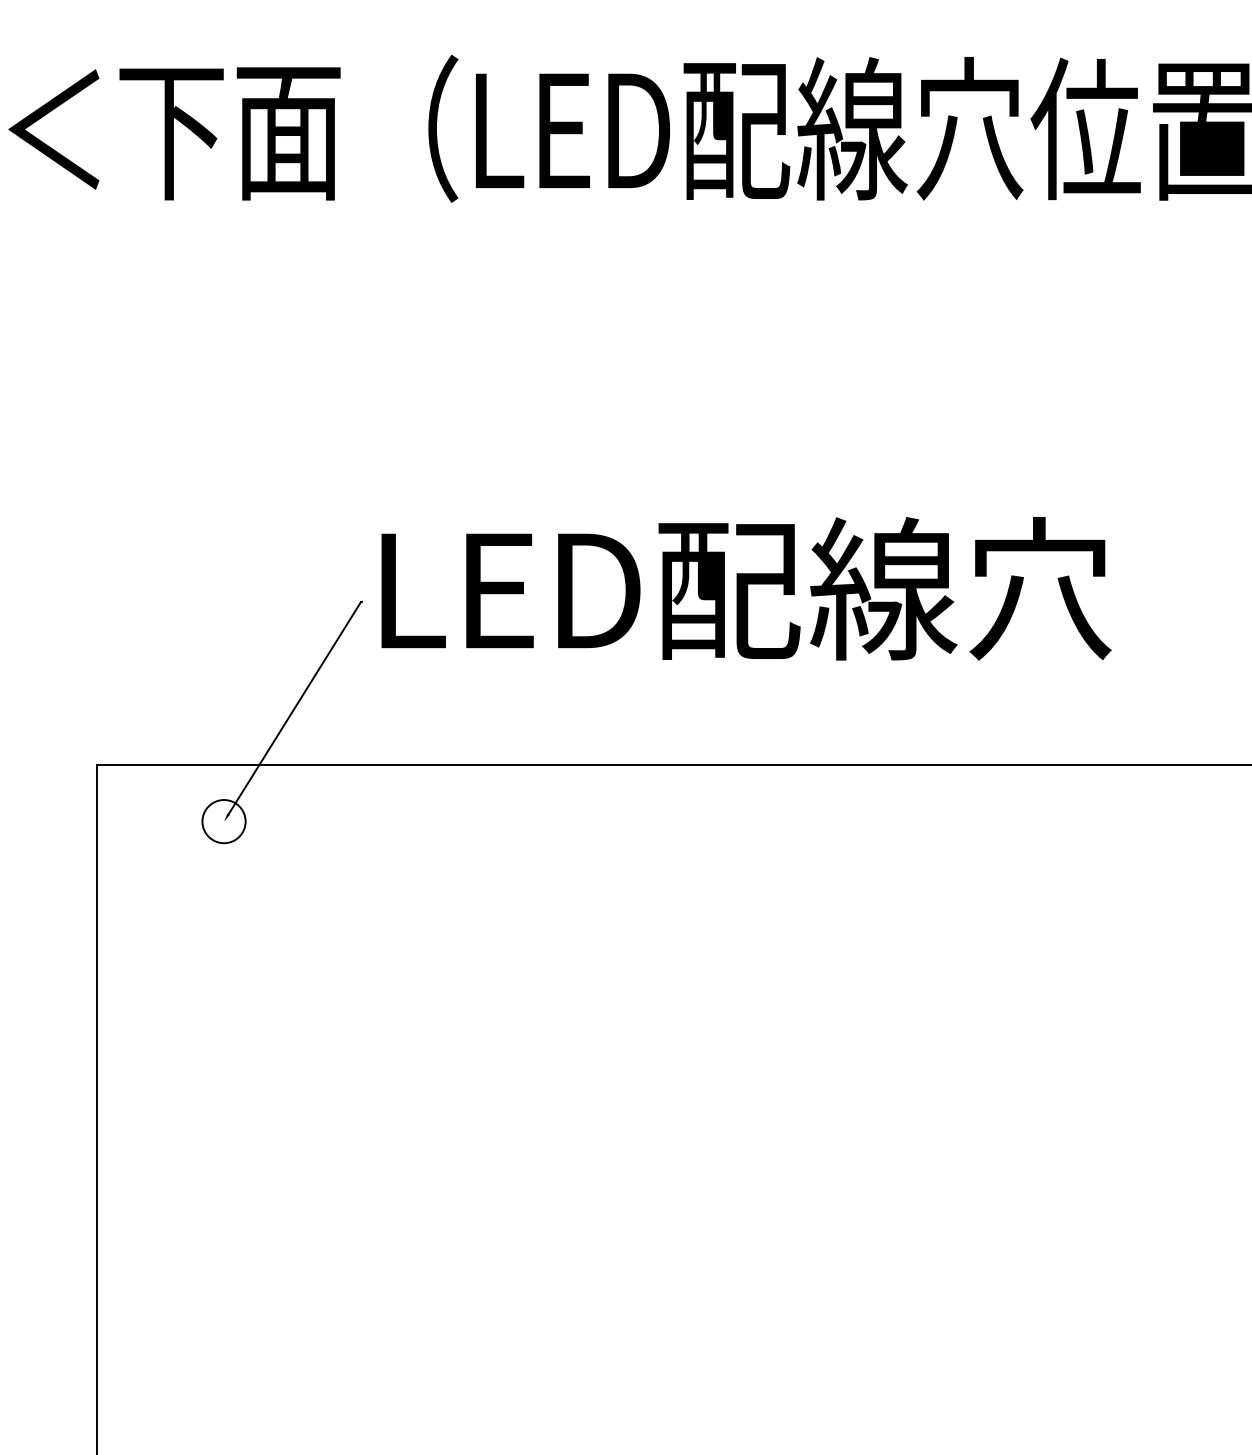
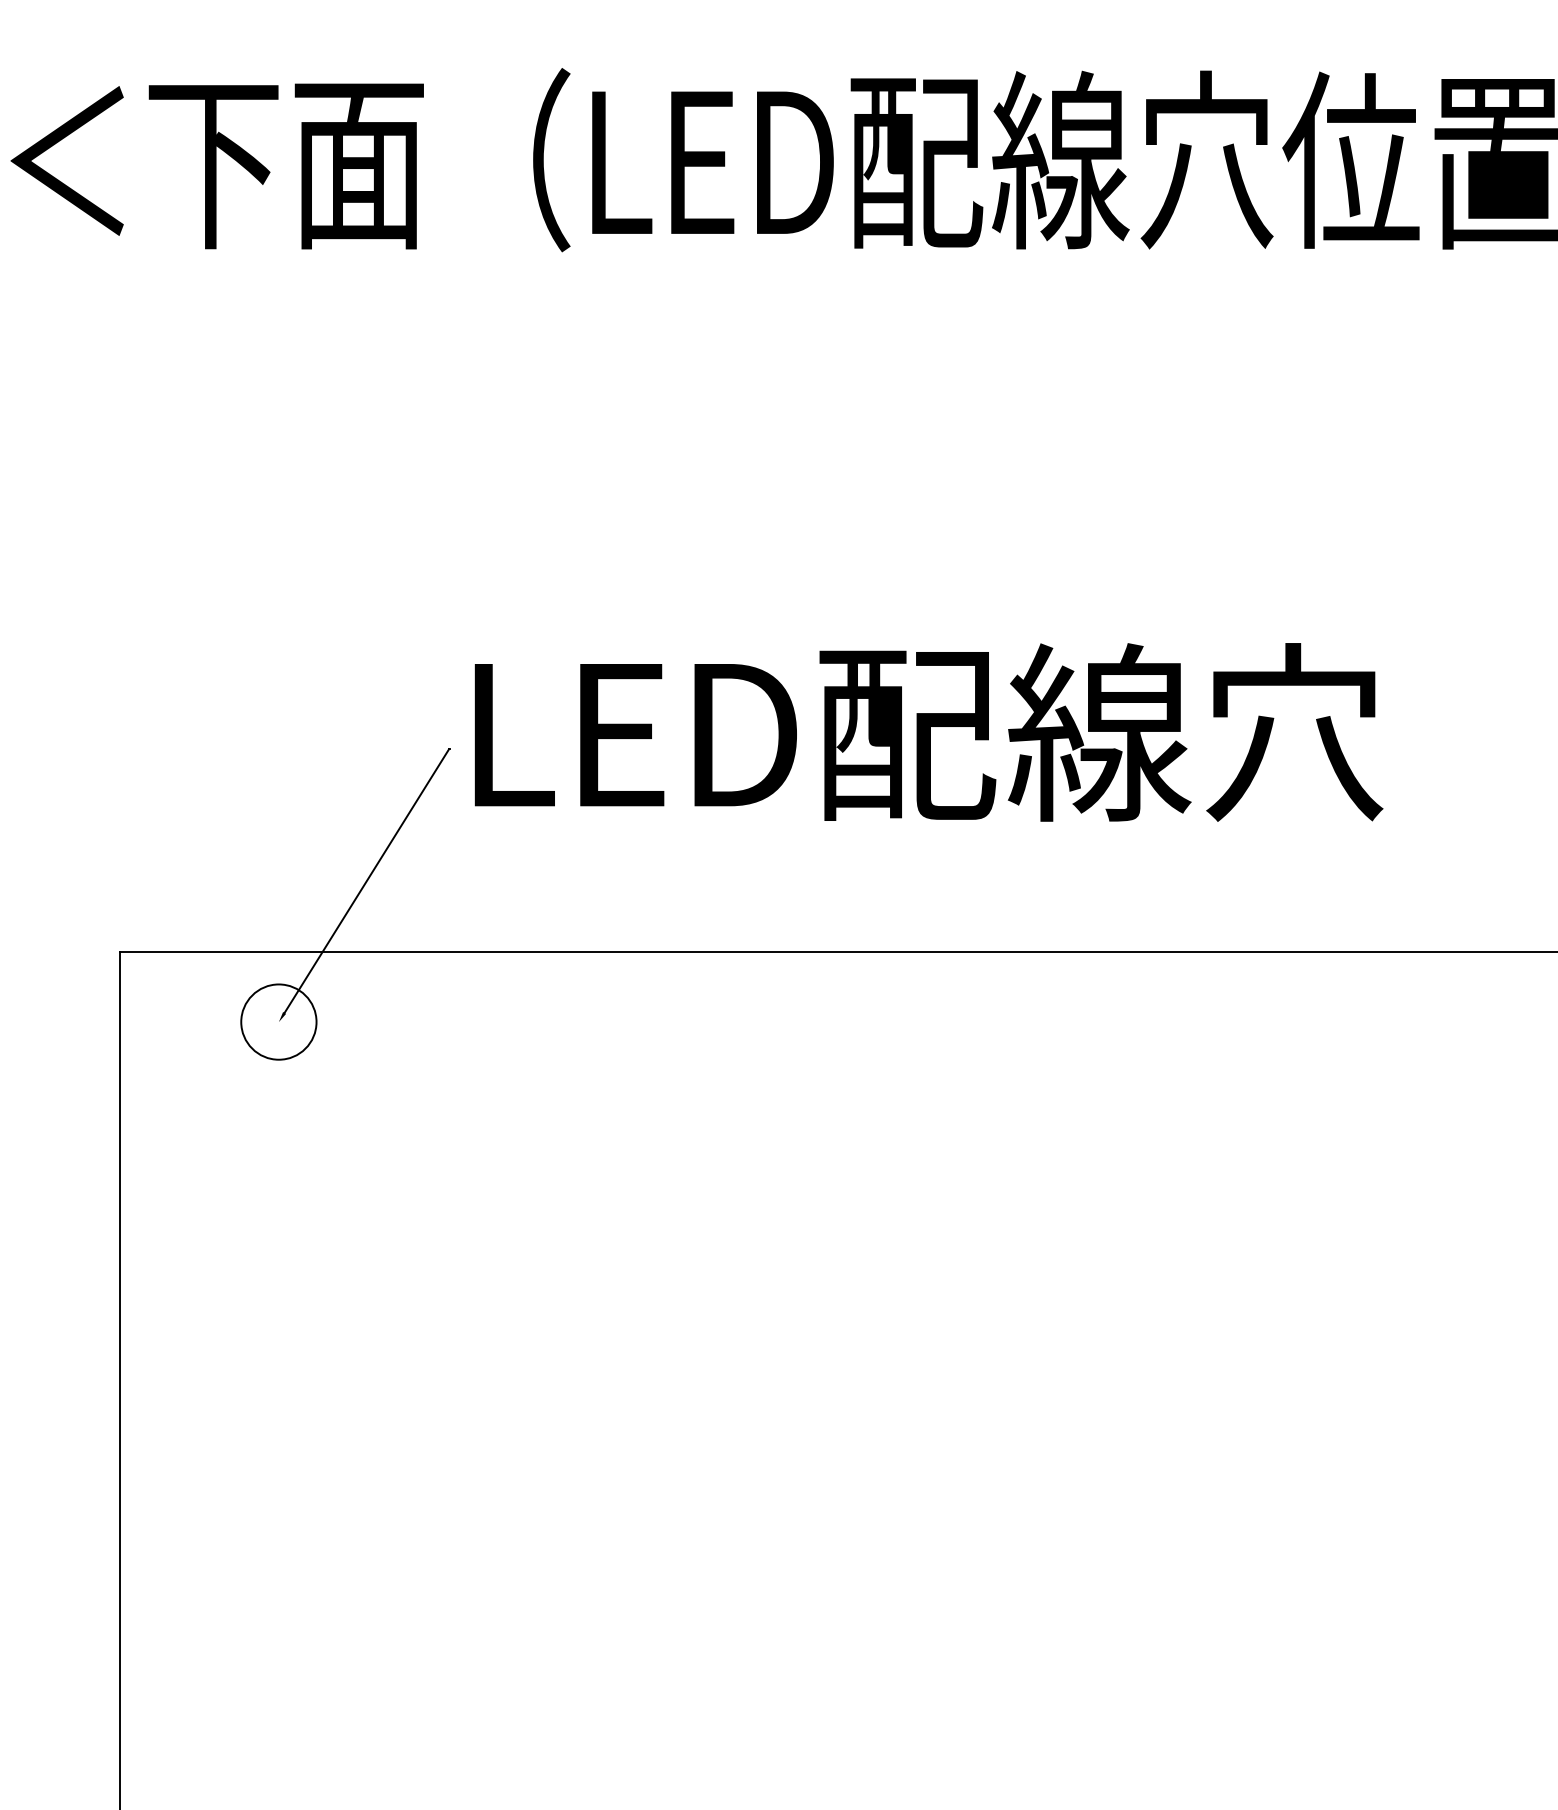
circle: (223, 821) -> (278, 1021), size x1.4

